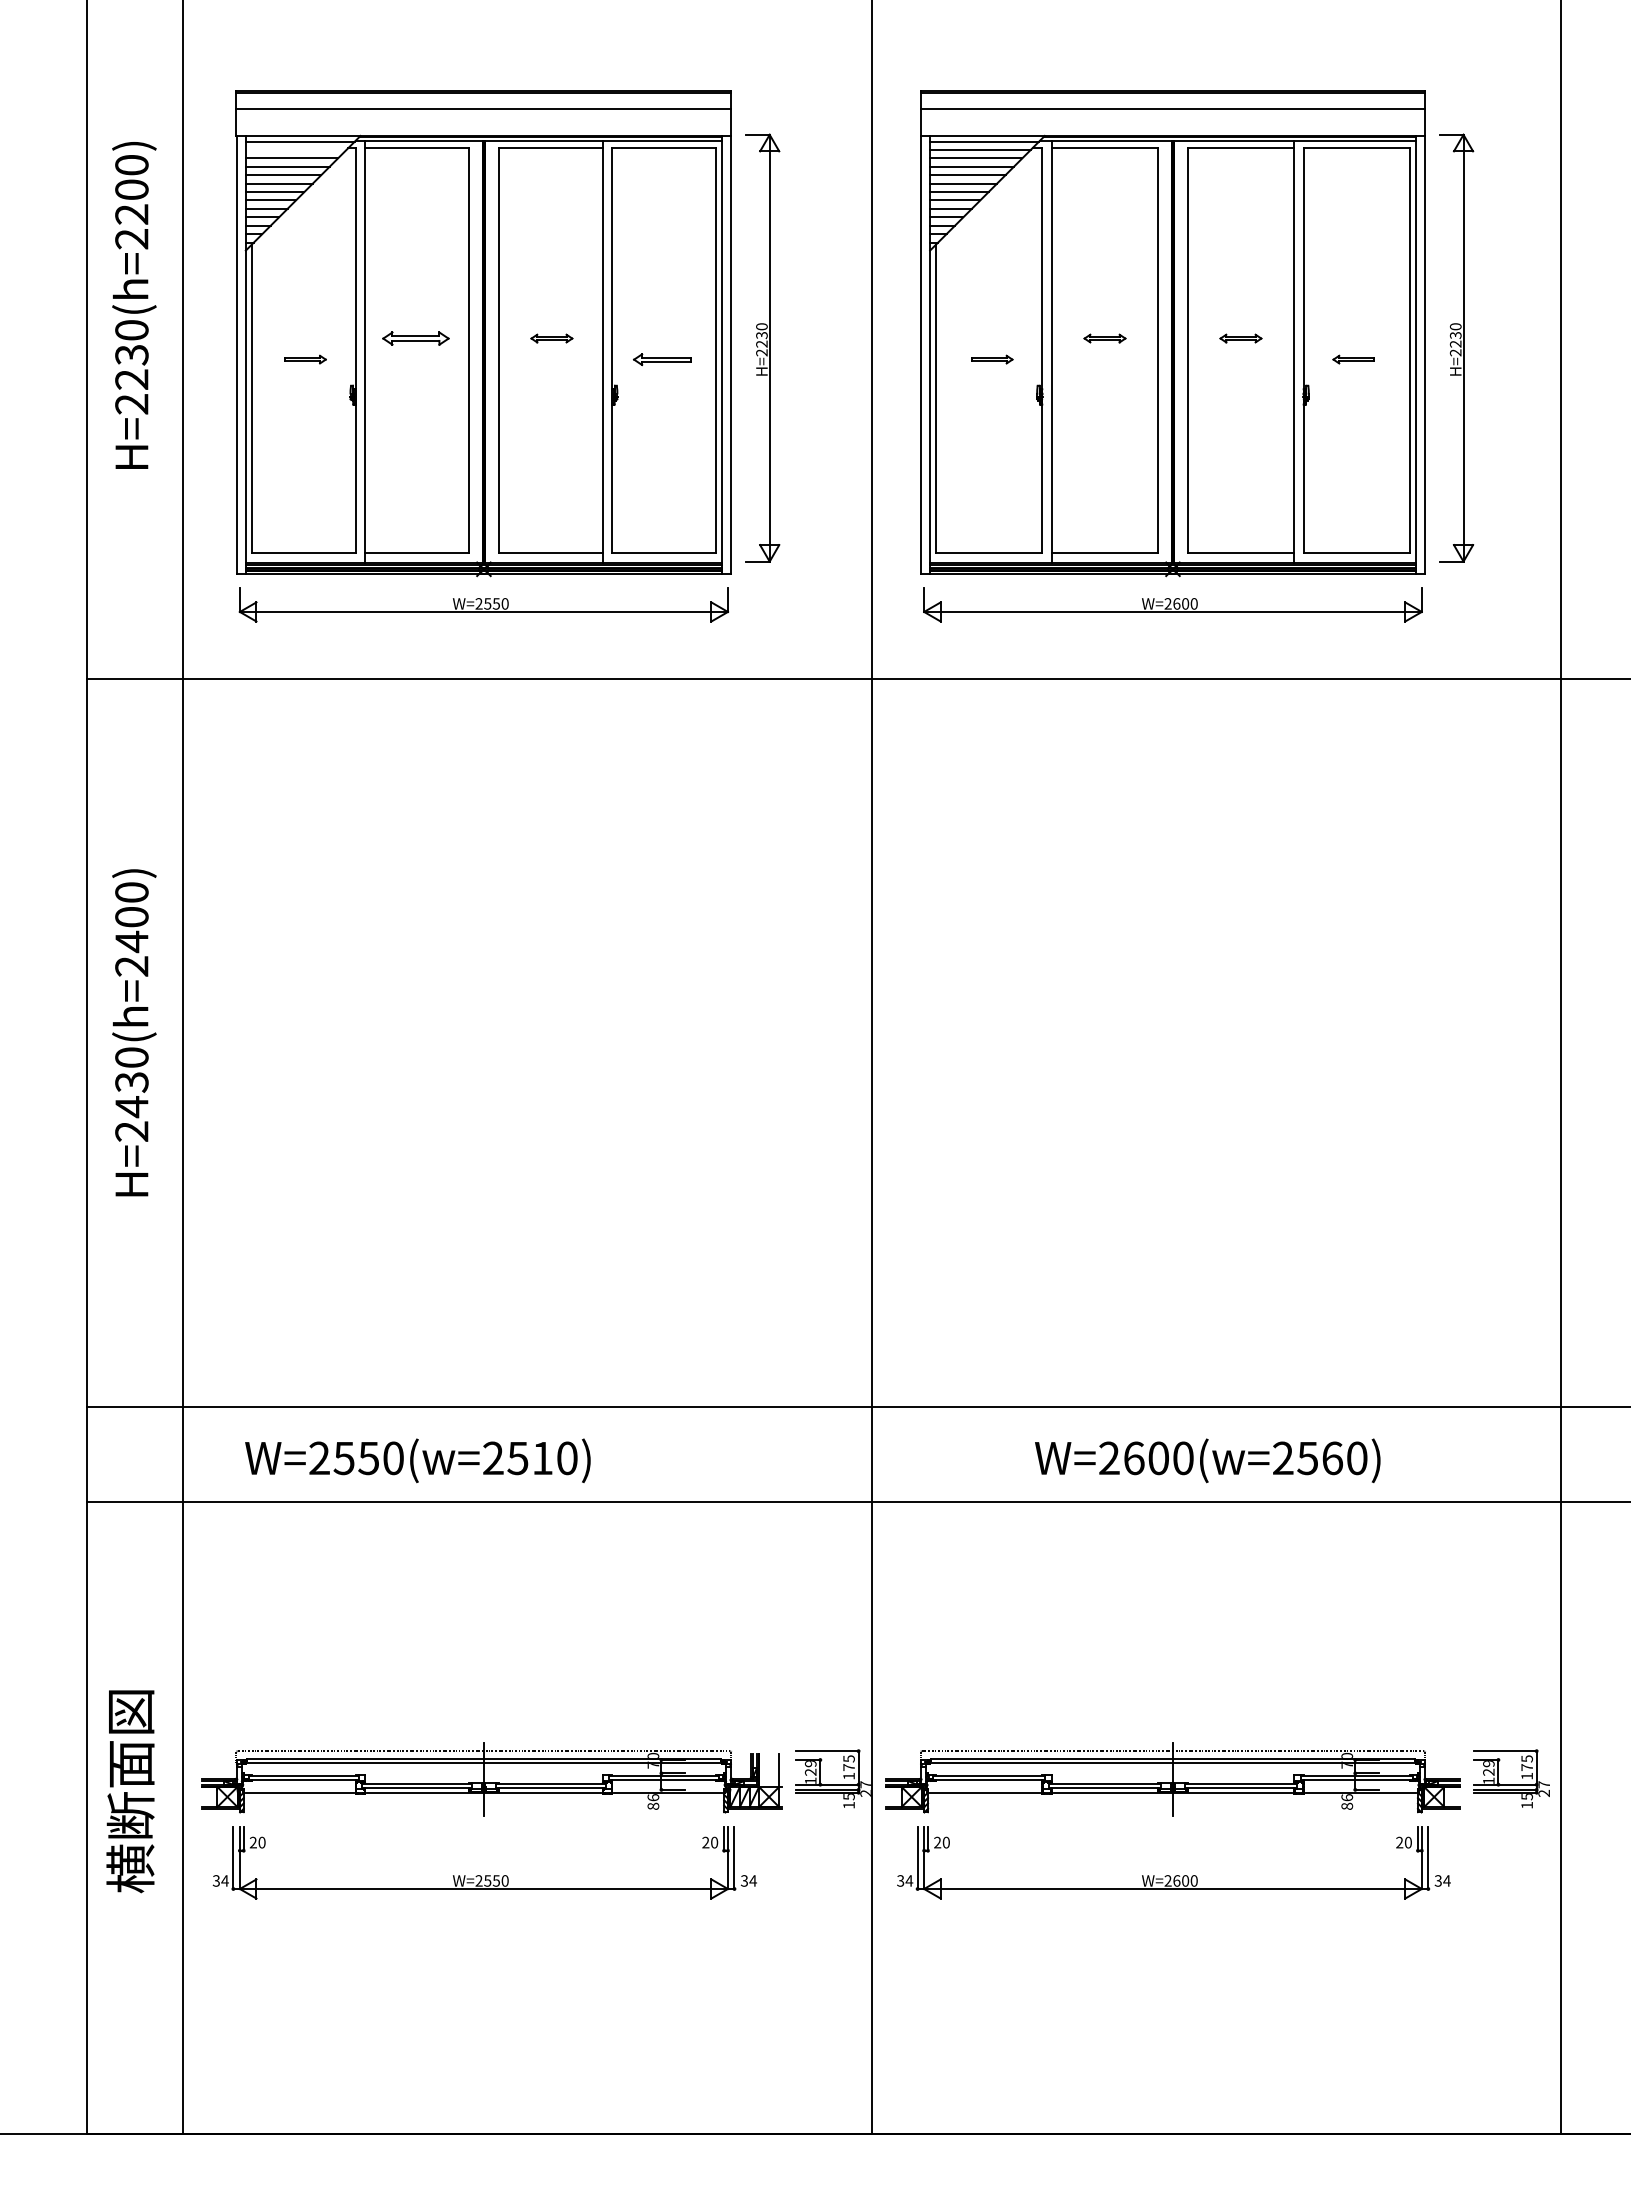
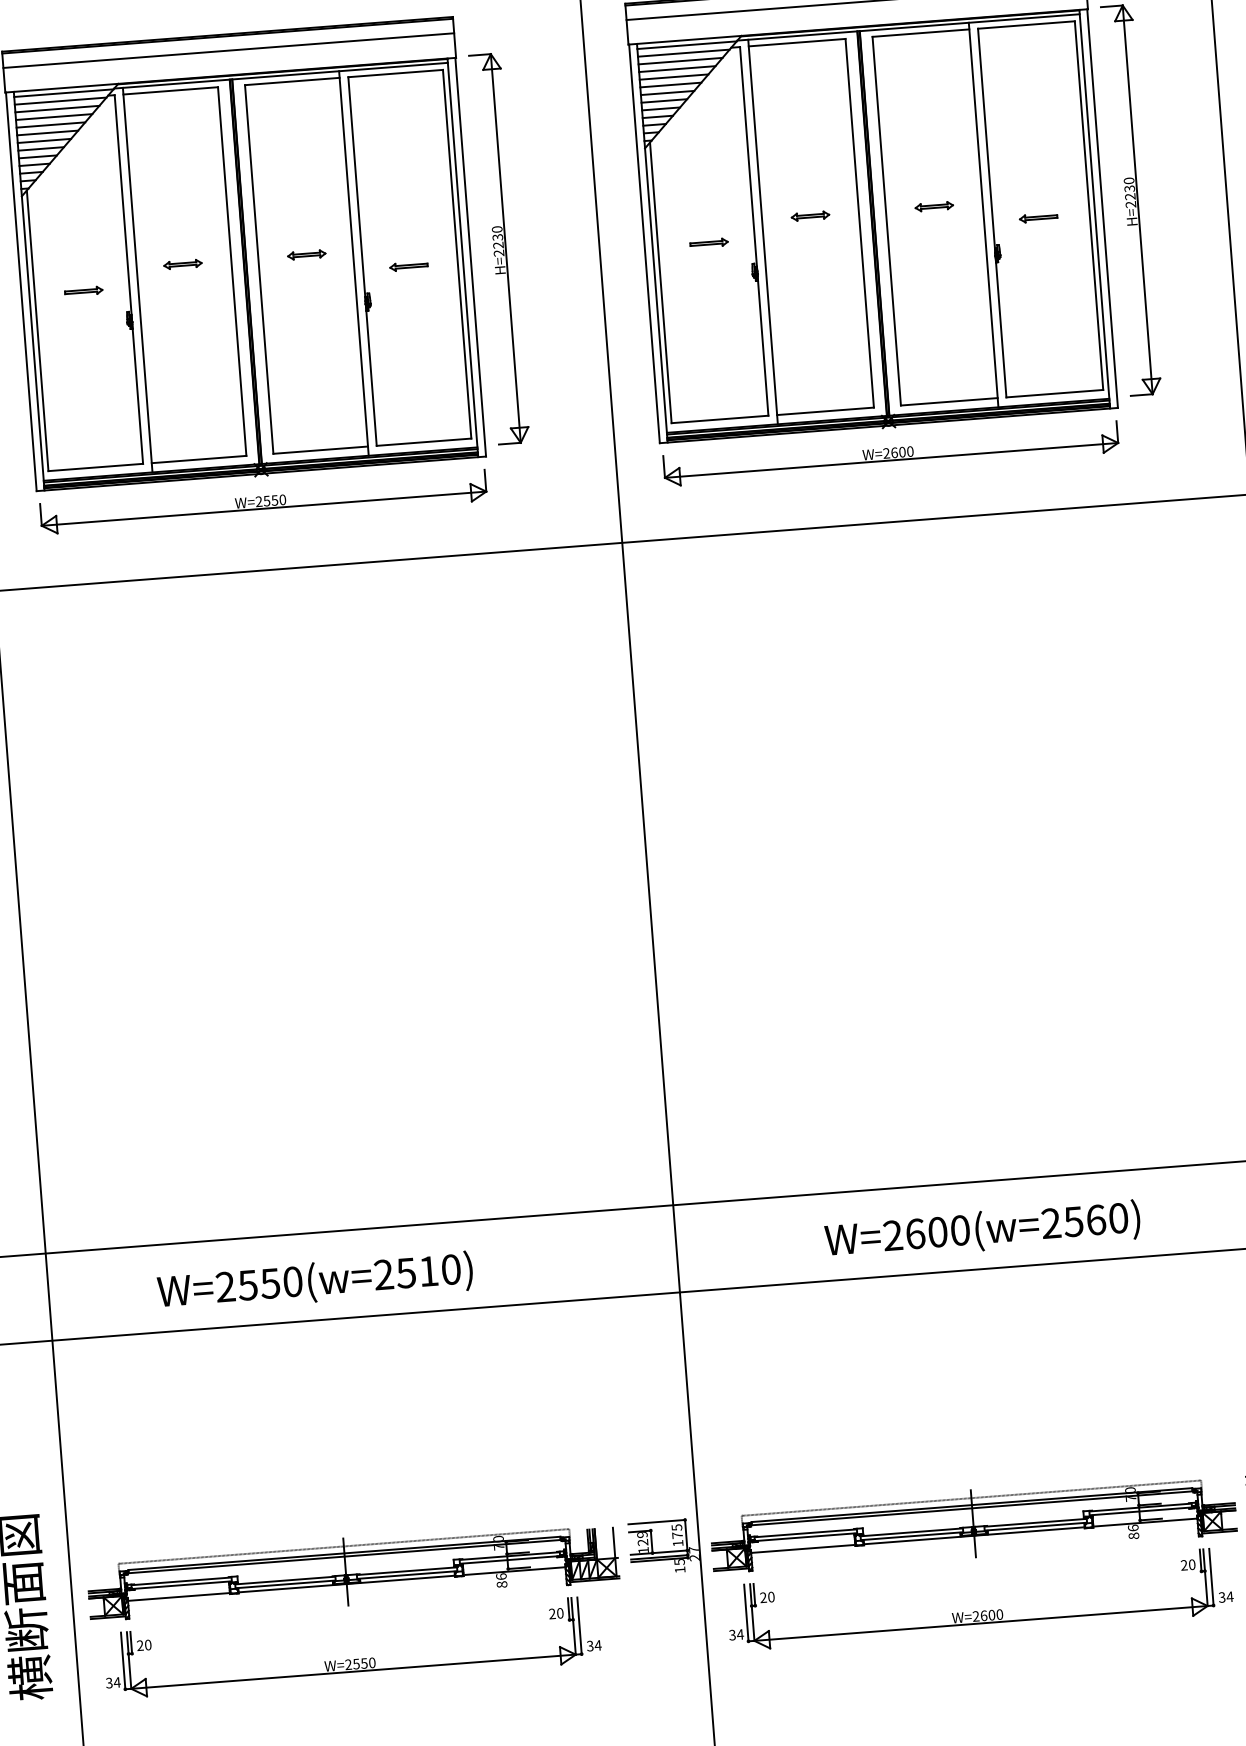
line: (295, 149) -> (60, 100), added
part: (415, 338) -> (182, 264), size x0.62
part: (661, 359) -> (408, 266), size x0.71
text: (417, 1460) -> (314, 1282), moved

